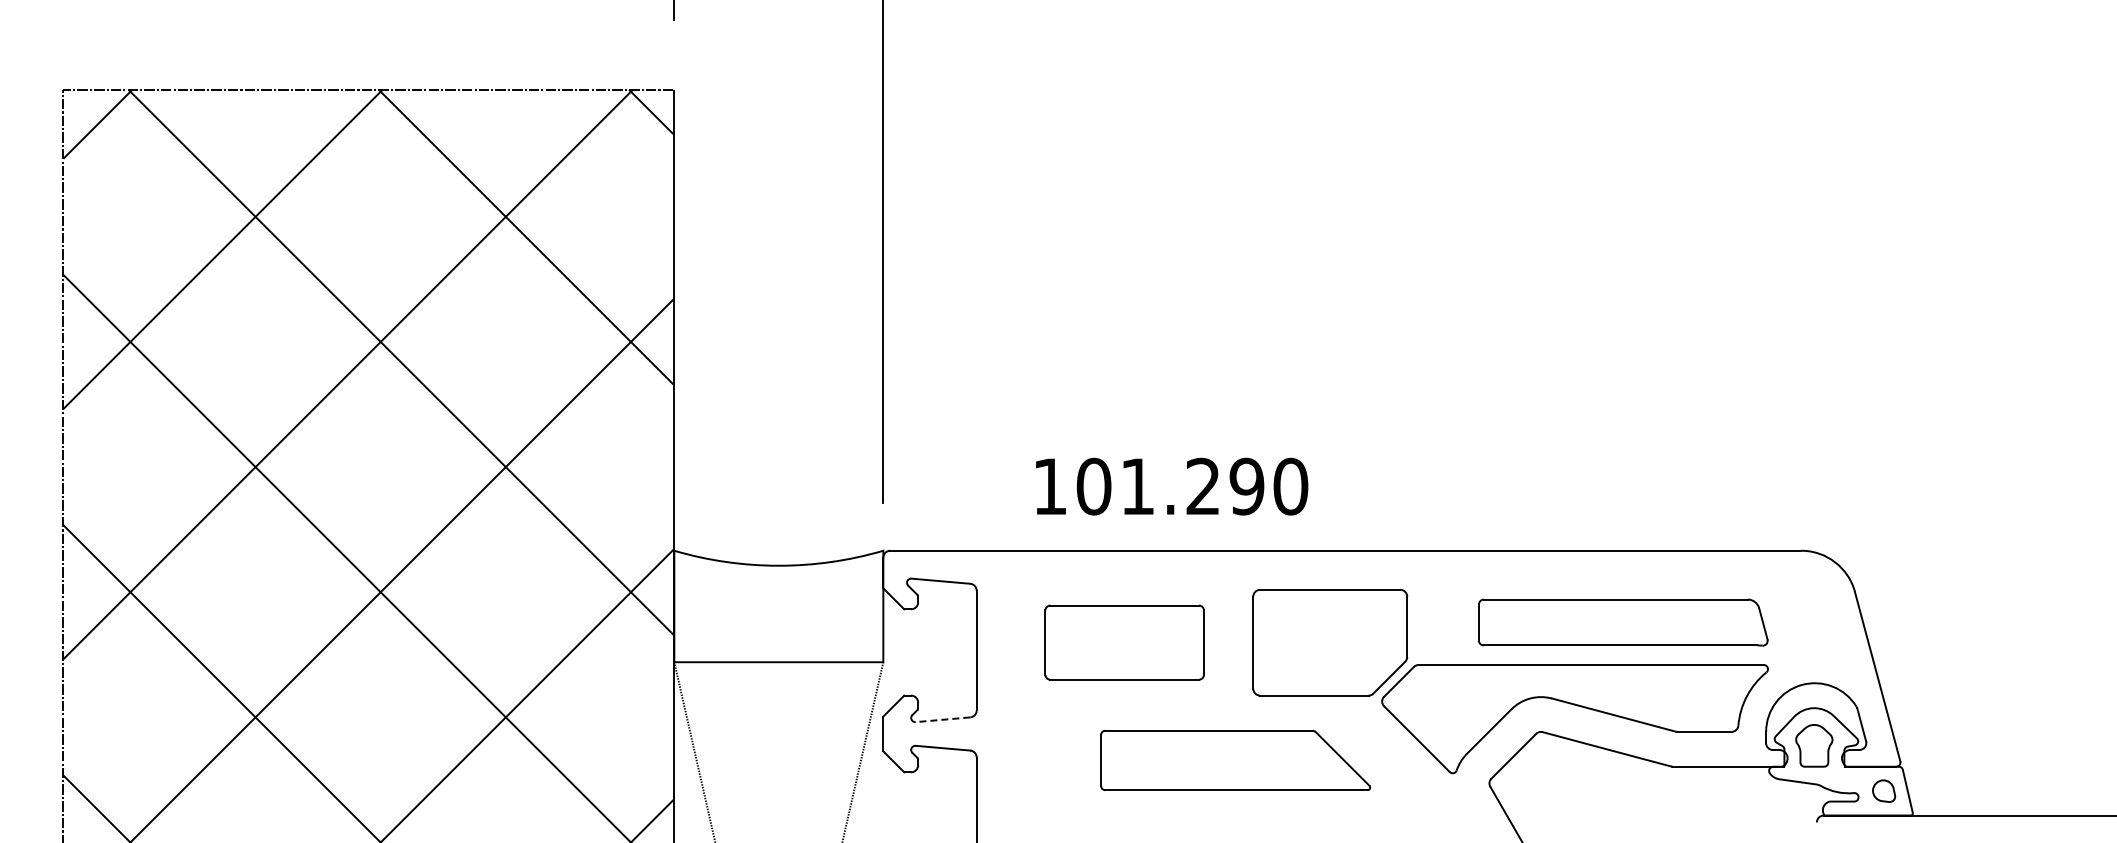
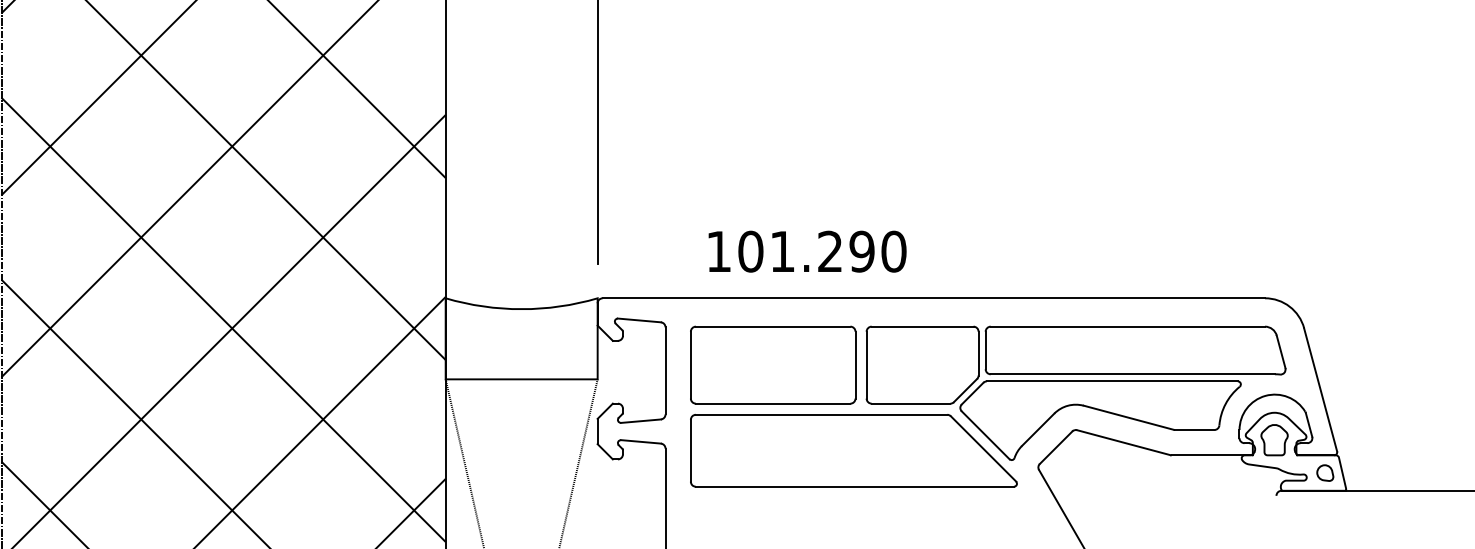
part: (1623, 622) -> (1135, 350), size x1.43
part: (1124, 642) -> (773, 365), size x1.43
line: (942, 719) -> (640, 420), dashed -> solid
part: (1235, 760) -> (853, 450), size x1.67

